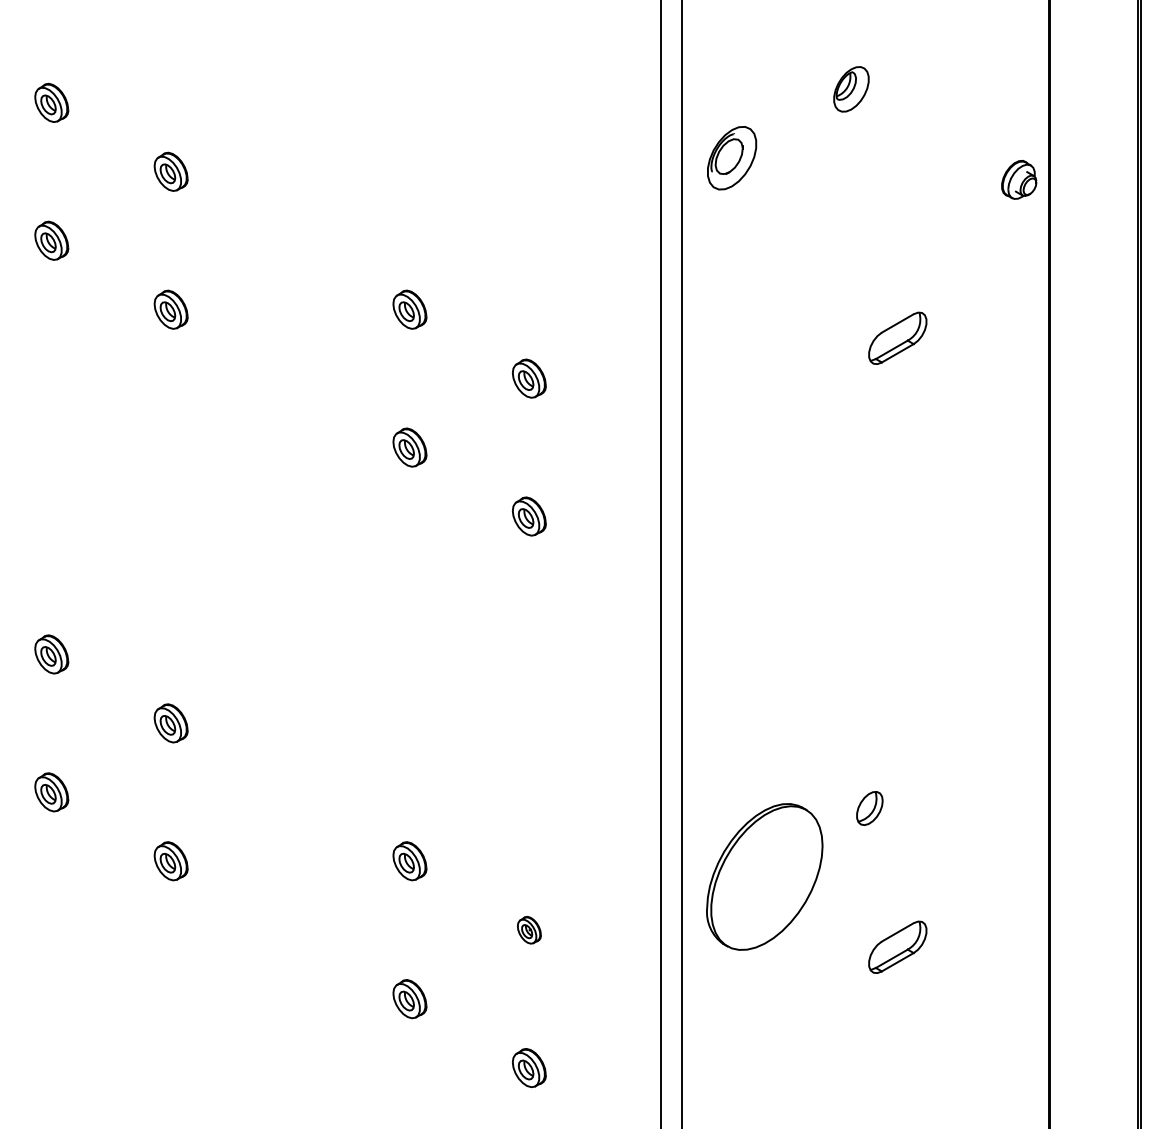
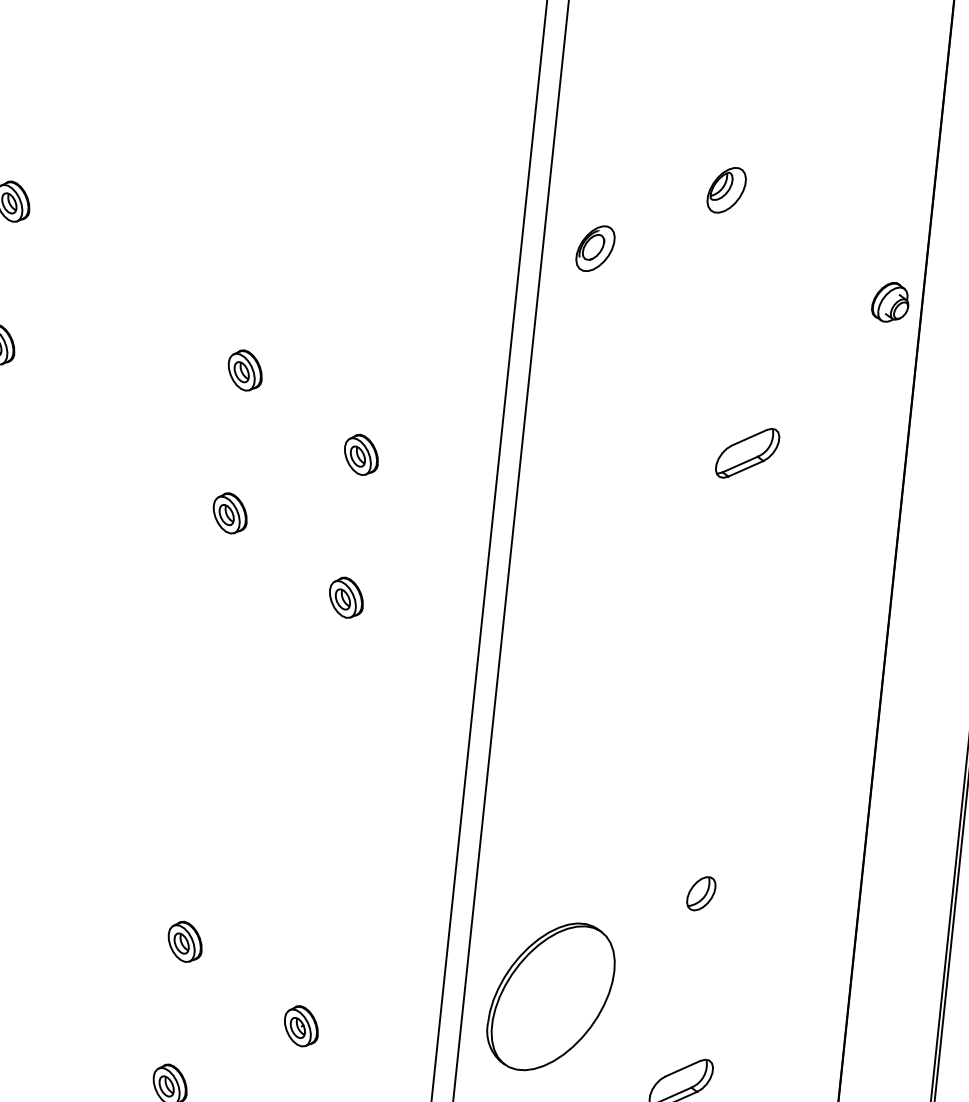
part: (731, 158) -> (594, 248), size x0.71
part: (869, 808) -> (701, 893), moved
part: (529, 930) -> (301, 1026), size x1.43

